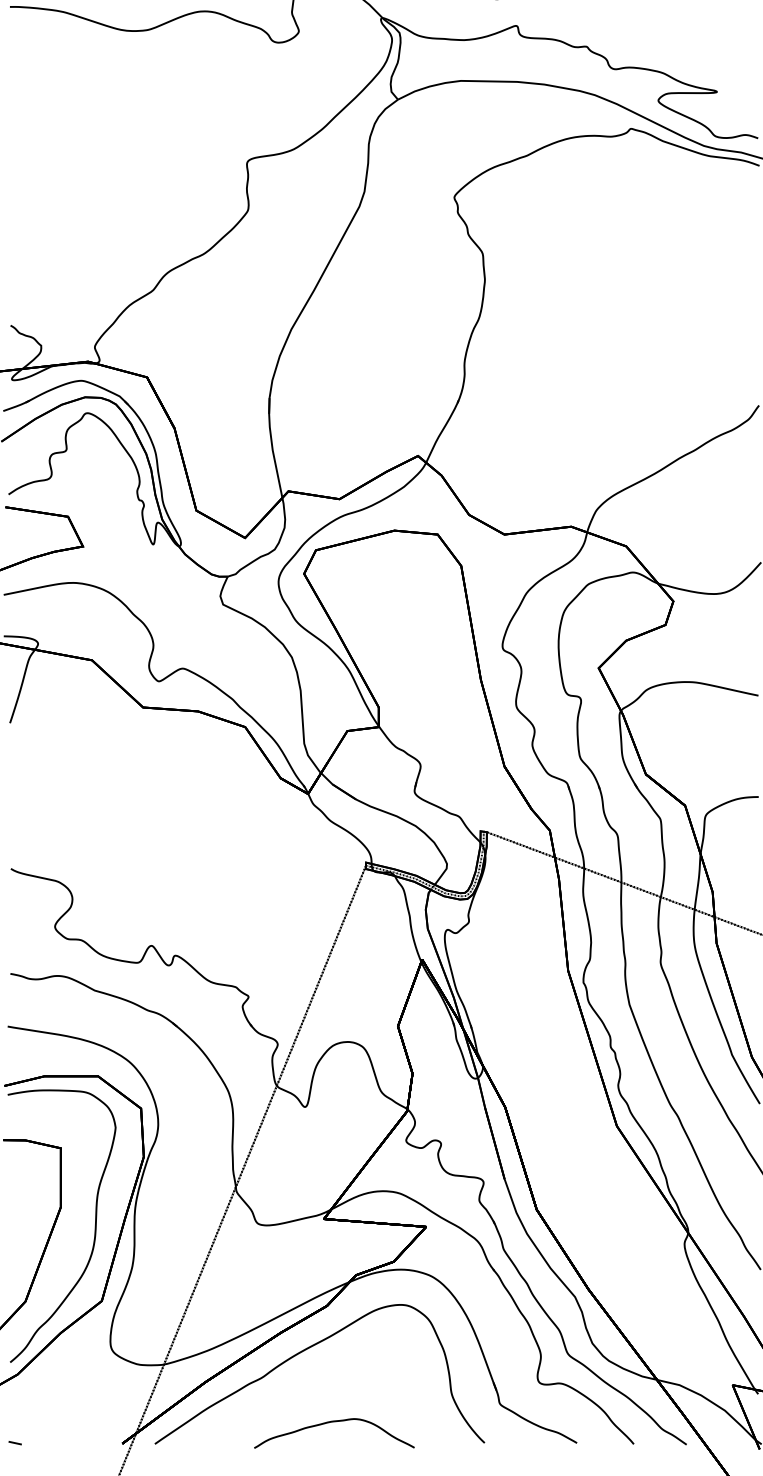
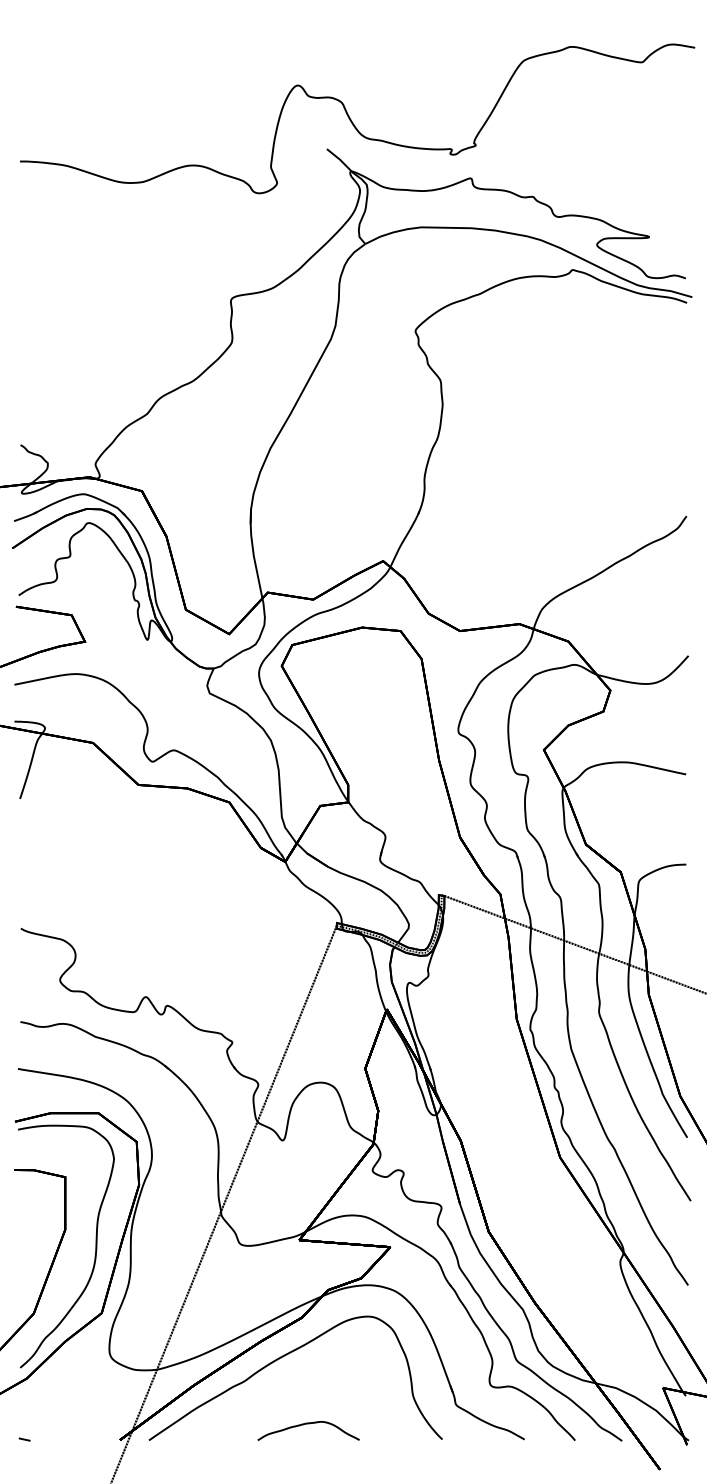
part: (334, 1432) -> (308, 1430), size x0.71

